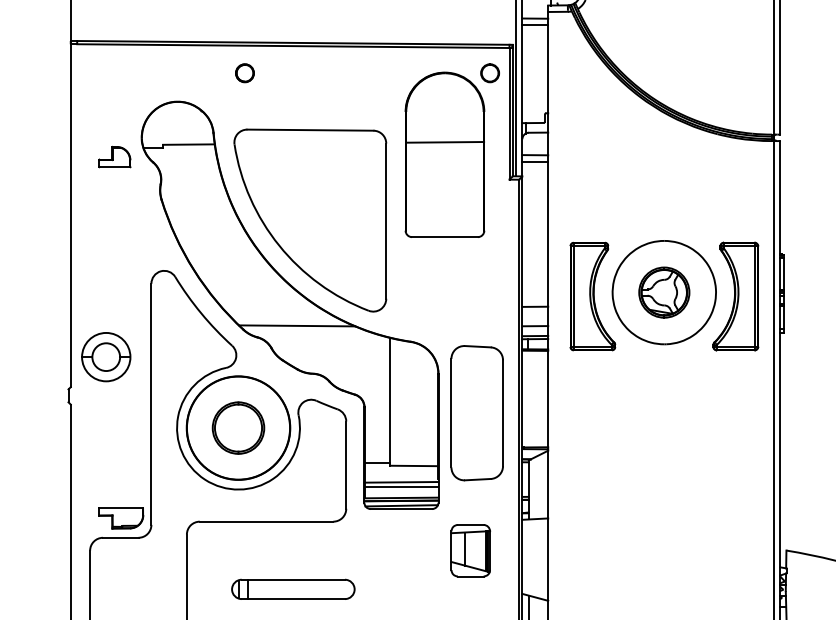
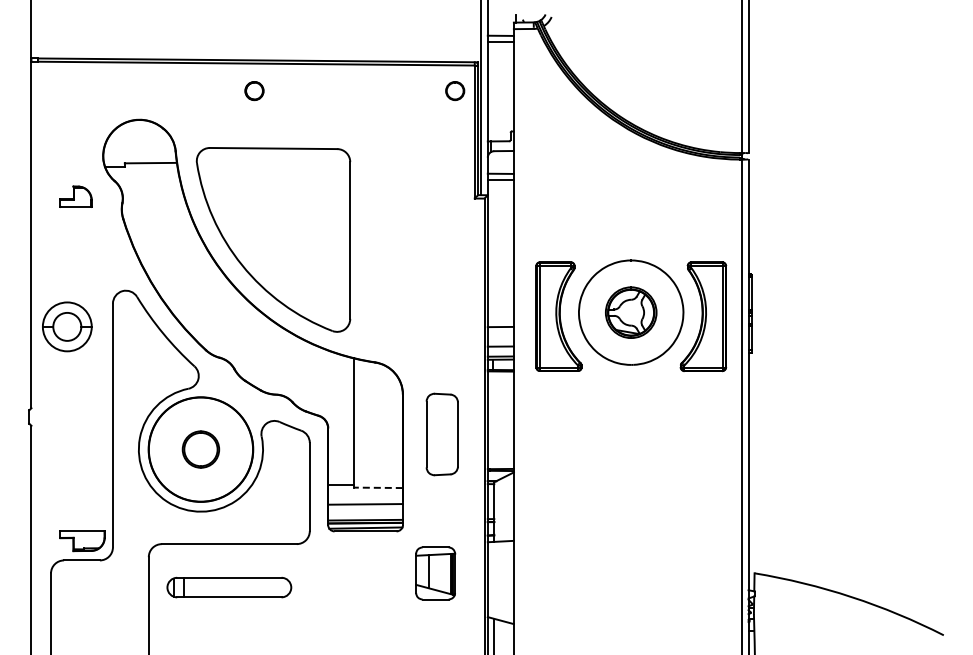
circle: (244, 73) -> (254, 91), moved
part: (444, 154) -> (409, 173), removed
part: (114, 156) -> (75, 196), moved
line: (296, 325) -> (259, 345), removed
part: (106, 356) -> (67, 326), moved
part: (477, 413) -> (442, 434), size x0.6
part: (238, 428) -> (200, 449), size x0.7
line: (413, 465) -> (377, 487), solid -> dashed
line: (401, 486) -> (365, 508), removed
part: (293, 589) -> (229, 587), moved

